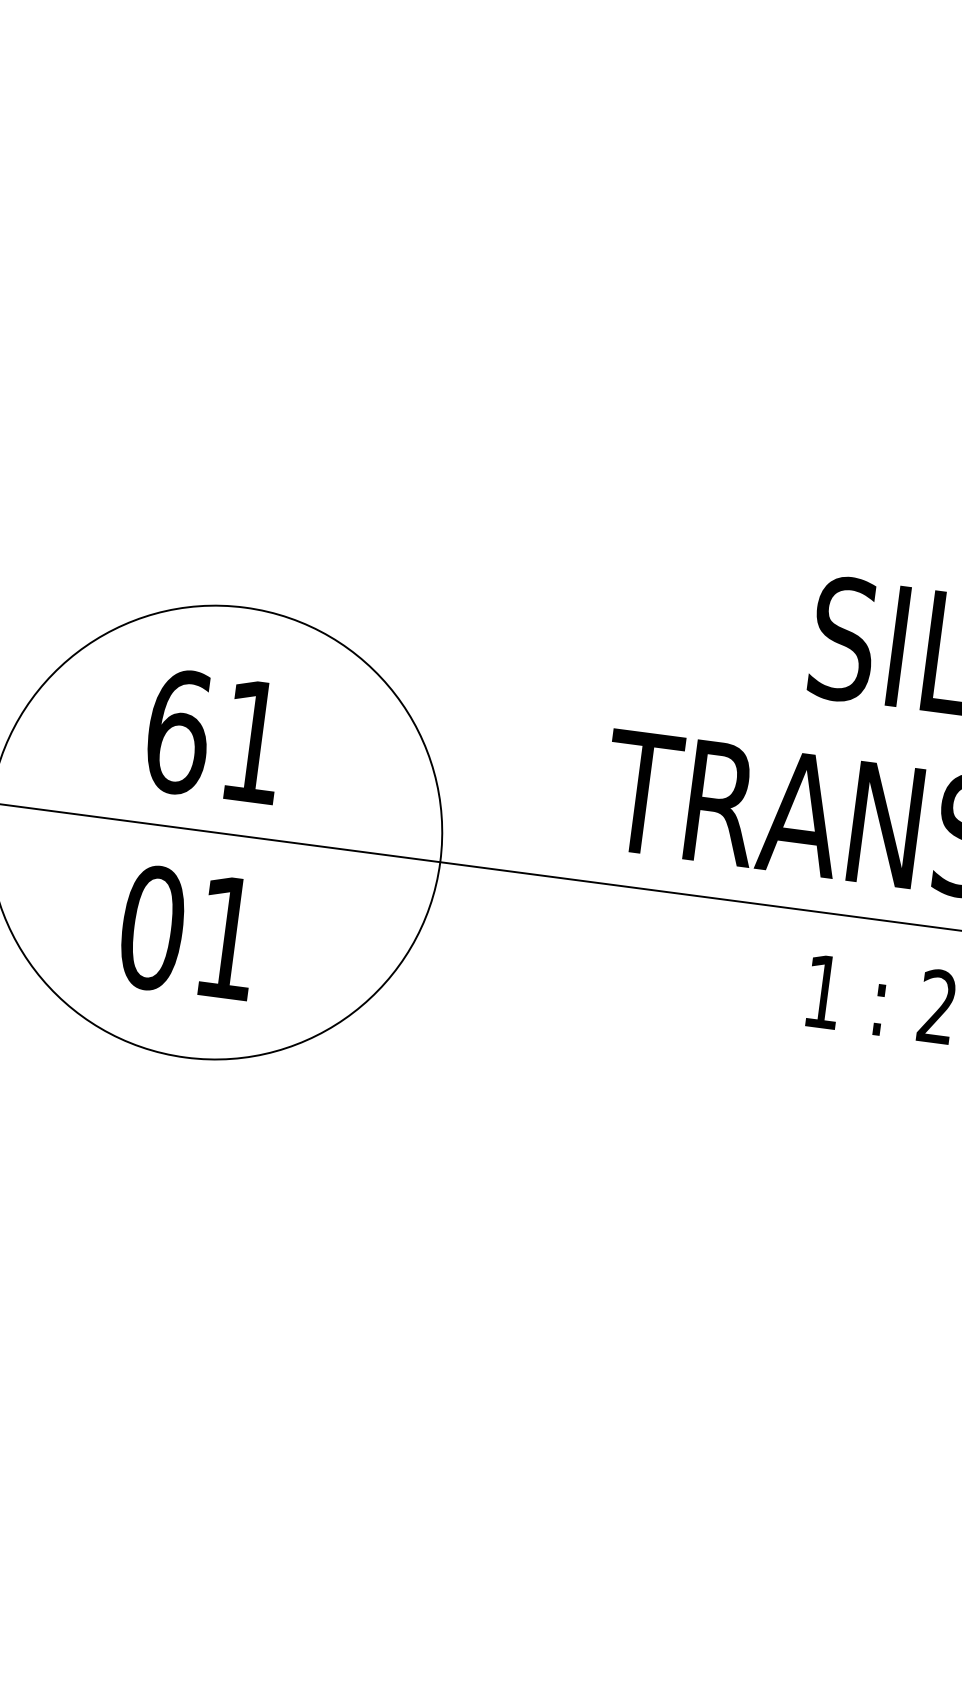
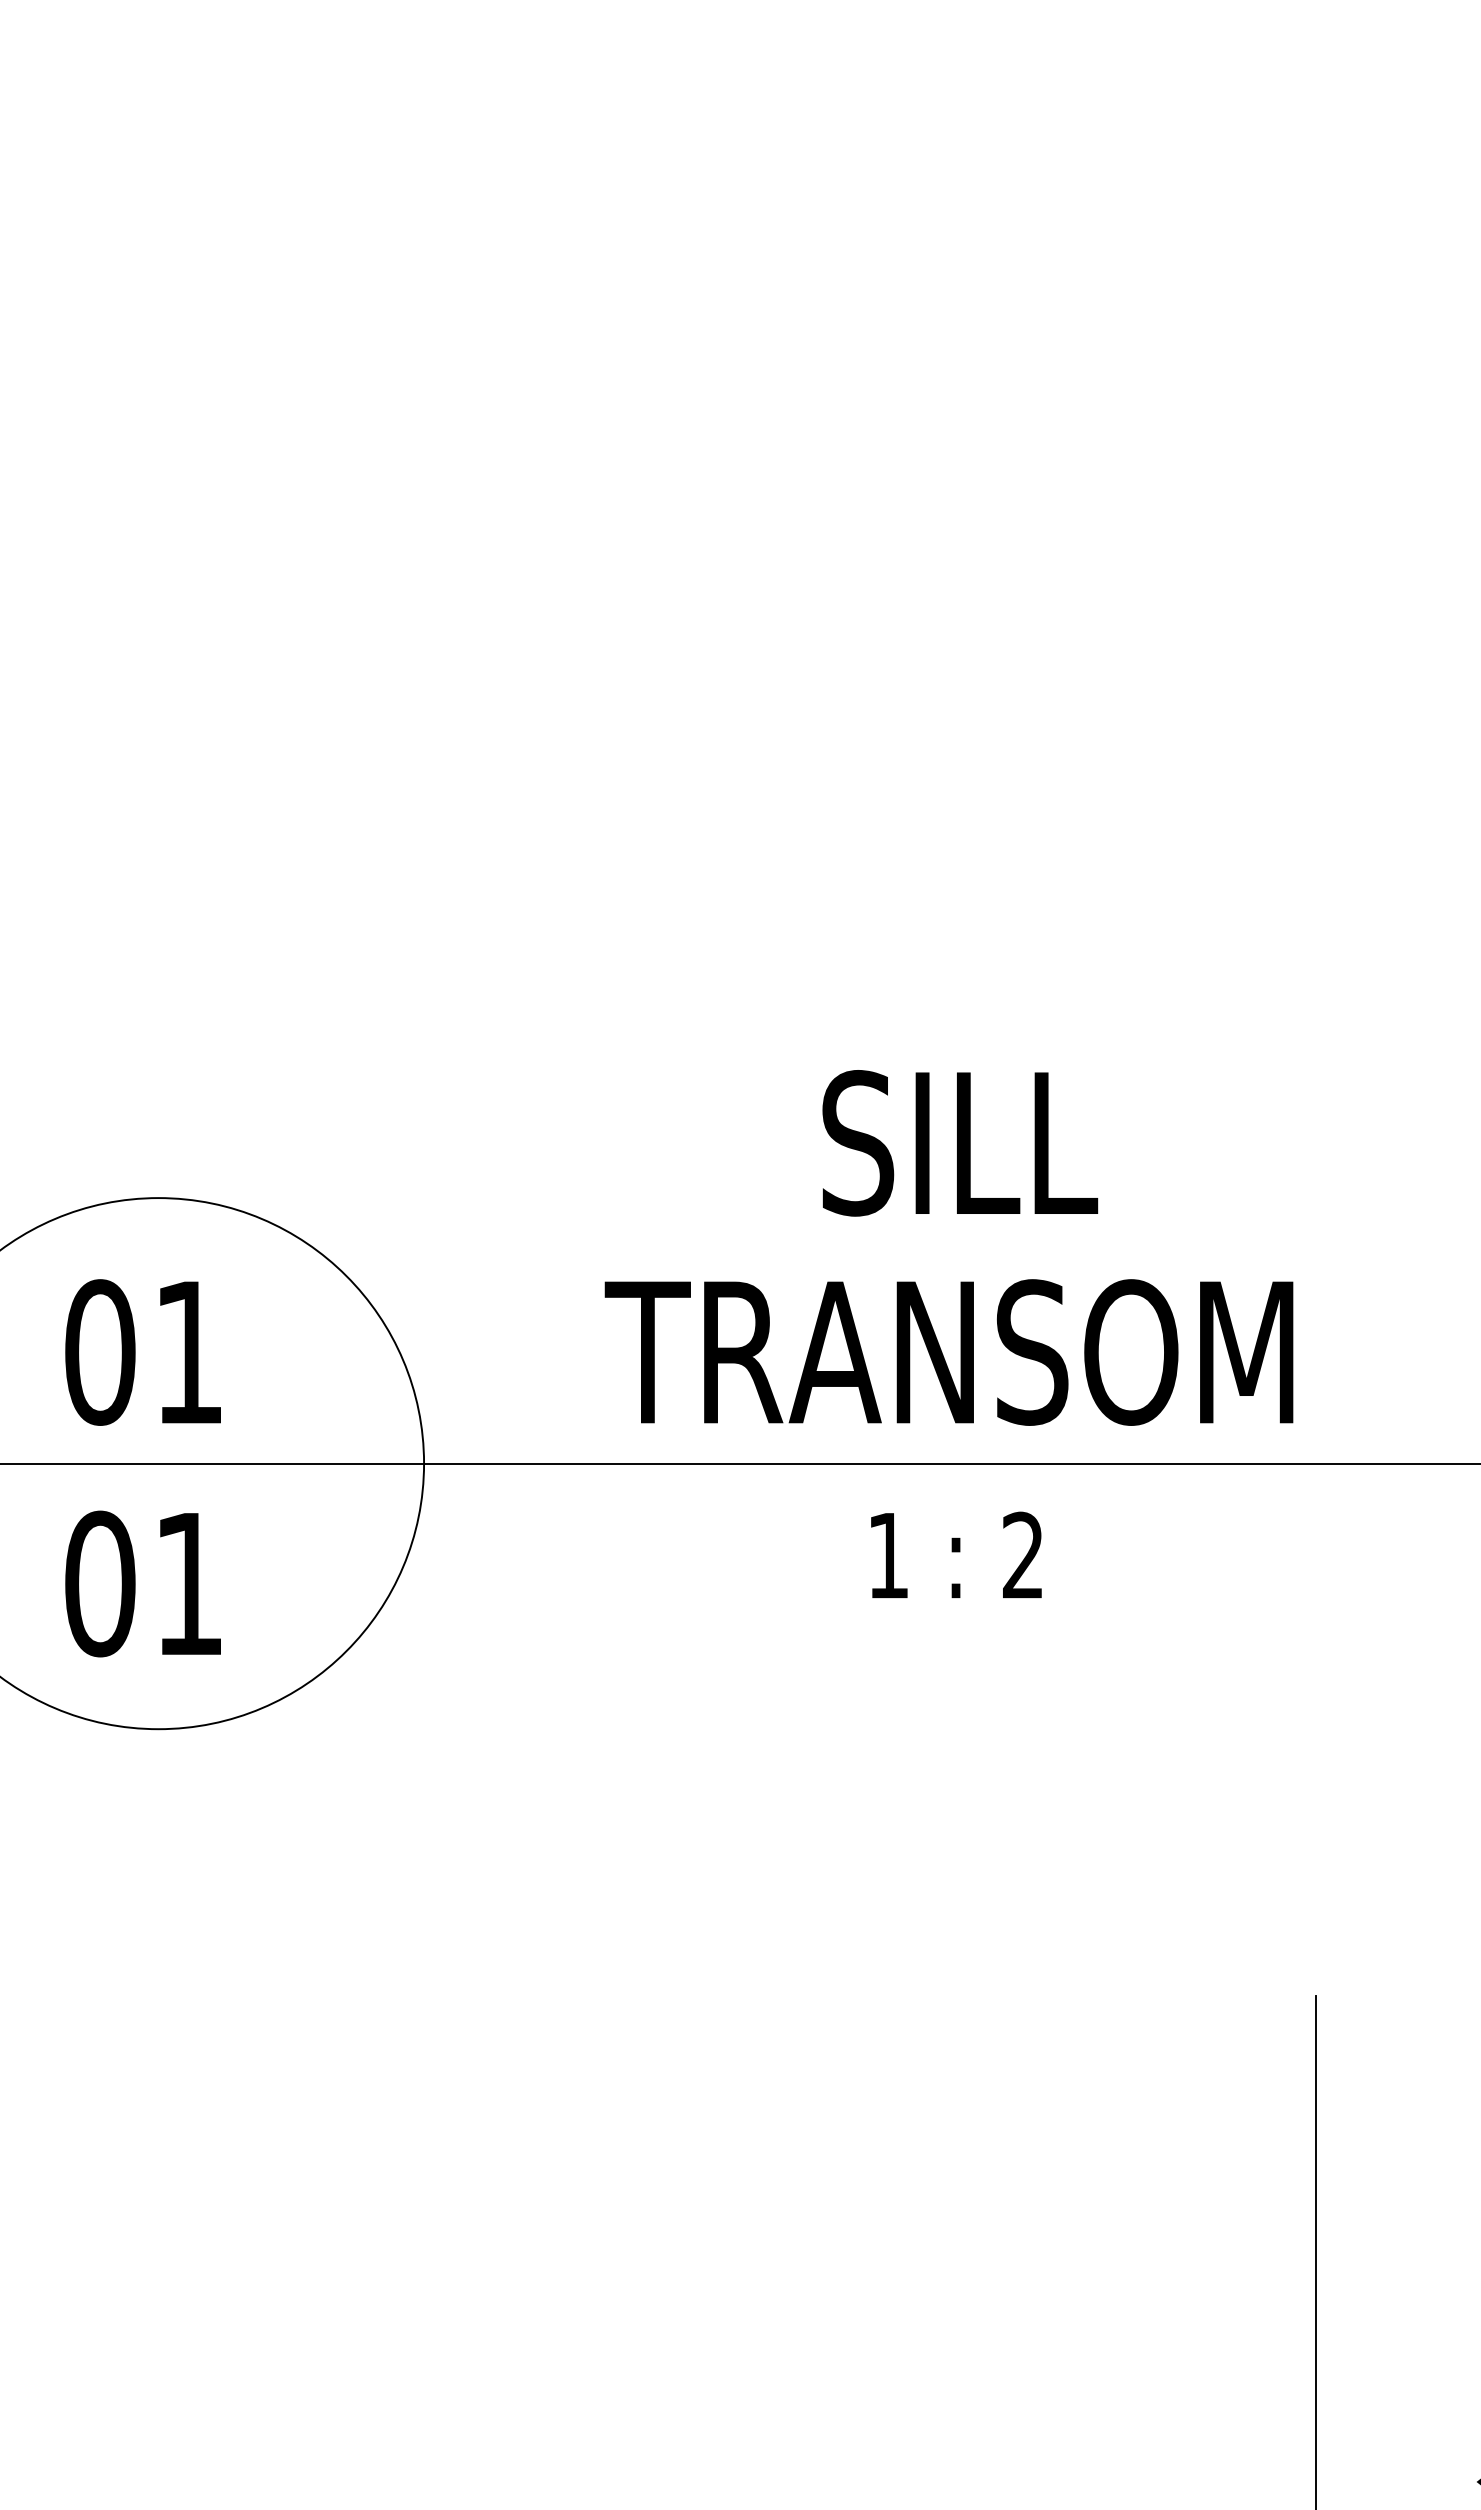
text: (178, 731) -> (100, 1352), 61 -> 01

